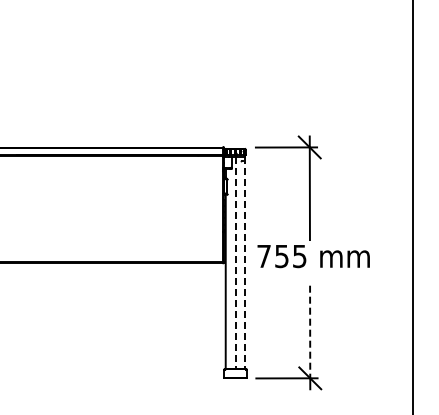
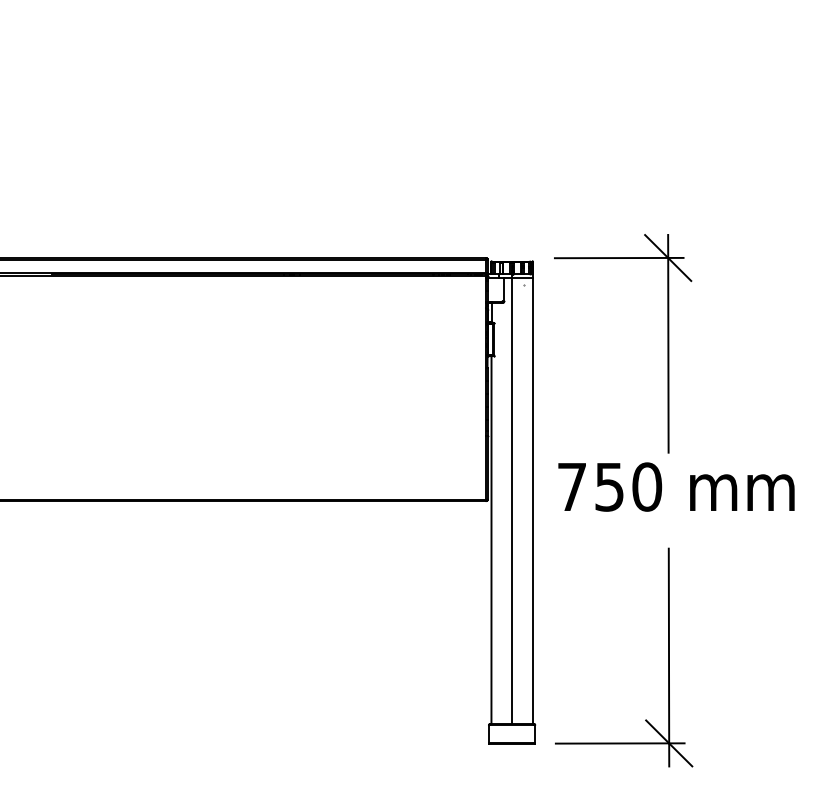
text: (299, 256) -> (646, 487), 755 -> 750
line: (235, 263) -> (512, 501), dashed -> solid
line: (245, 263) -> (533, 501), dashed -> solid
line: (310, 332) -> (669, 647), dashed -> solid

